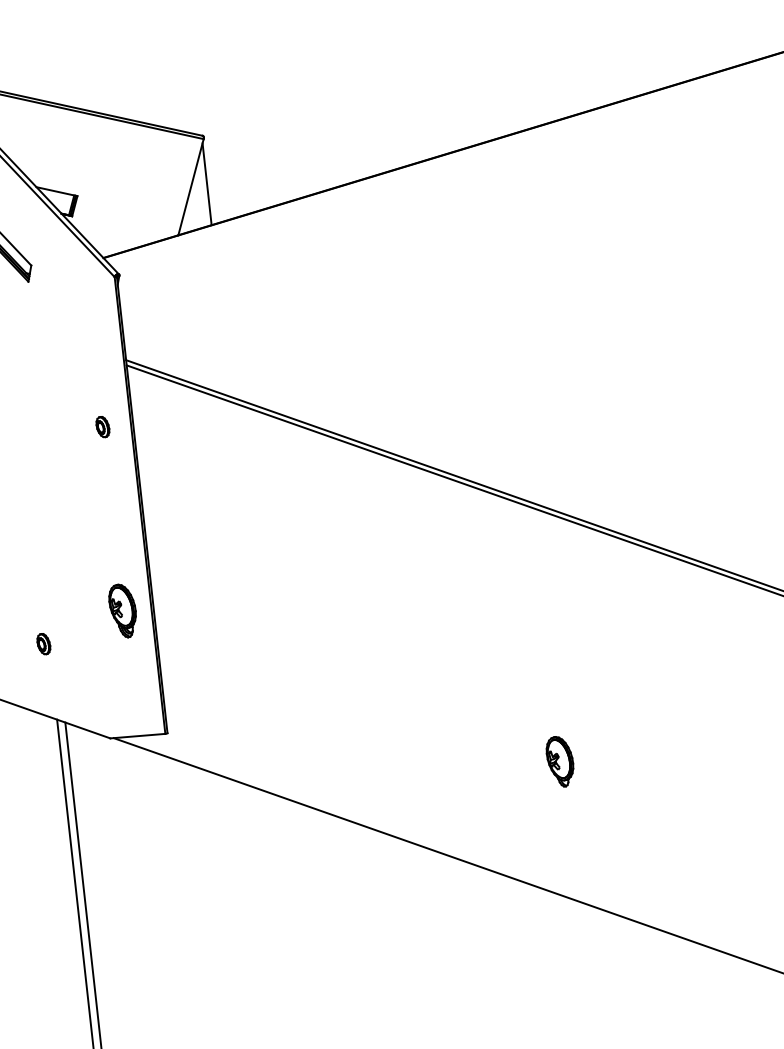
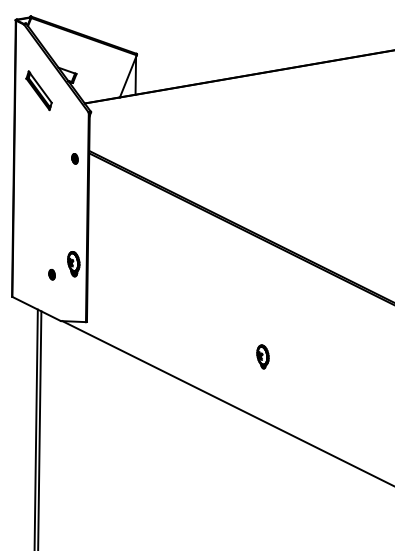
part: (101, 426) -> (74, 158), moved
part: (42, 643) -> (51, 274), moved

